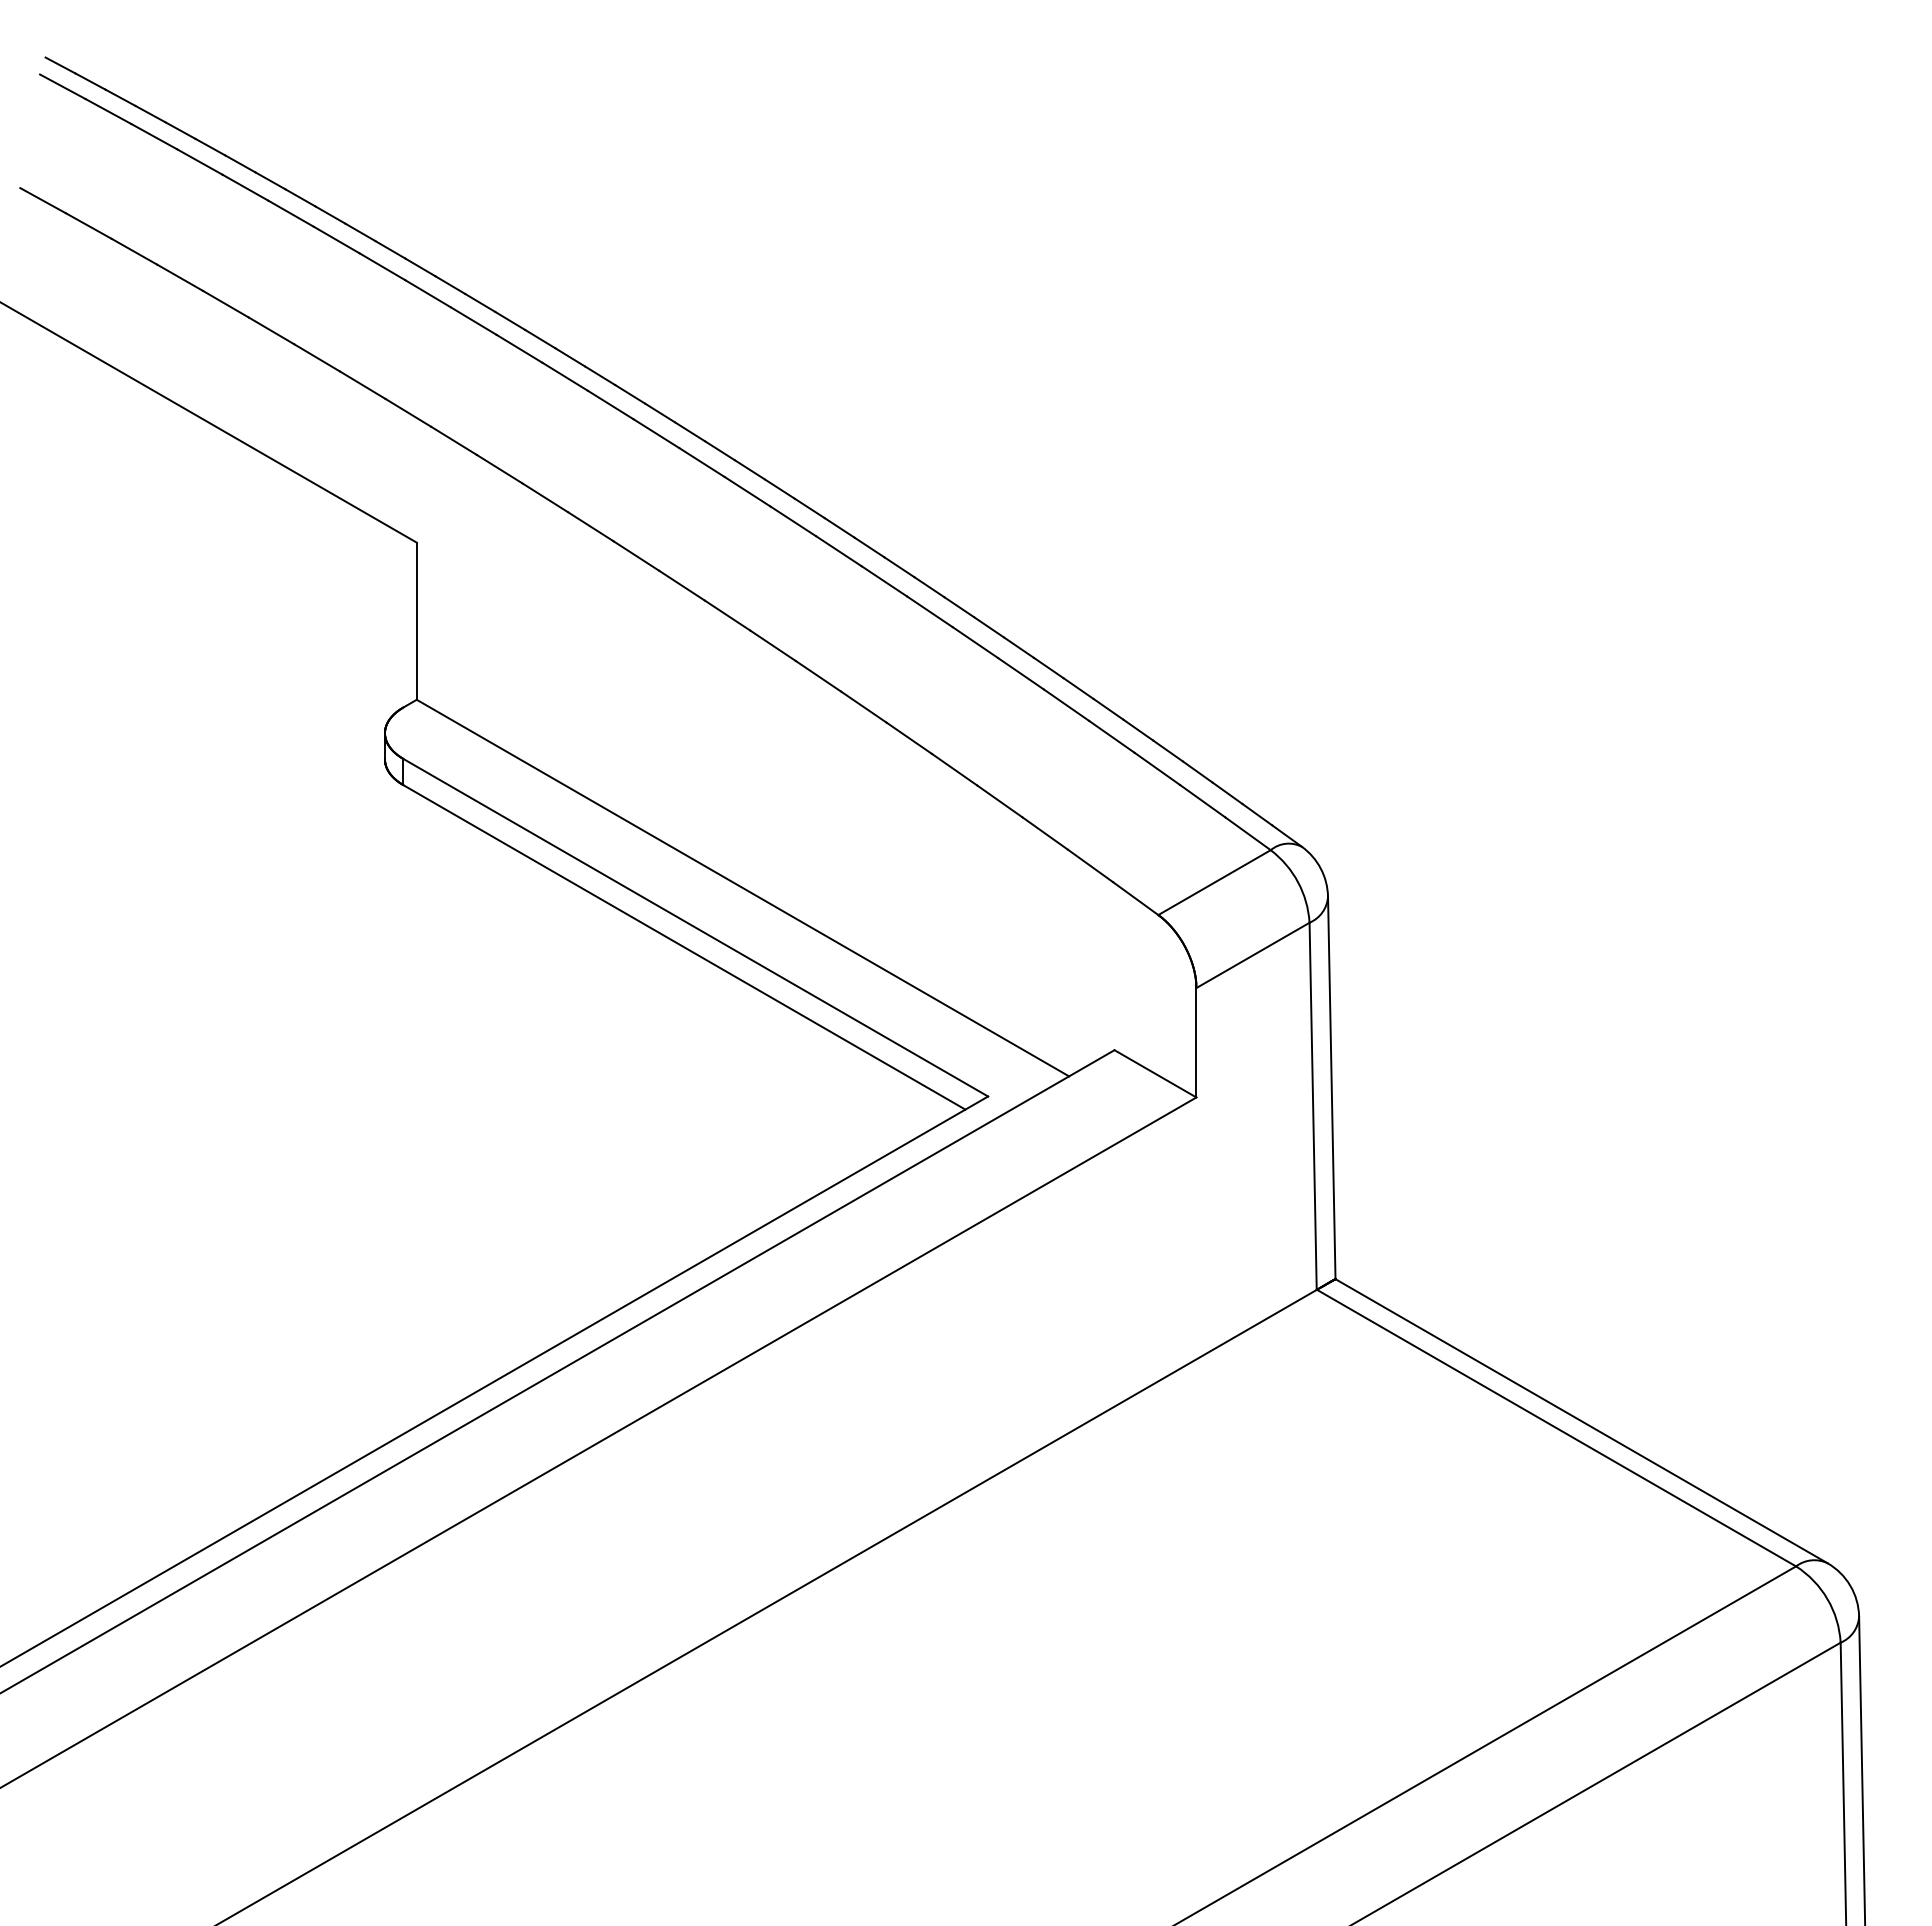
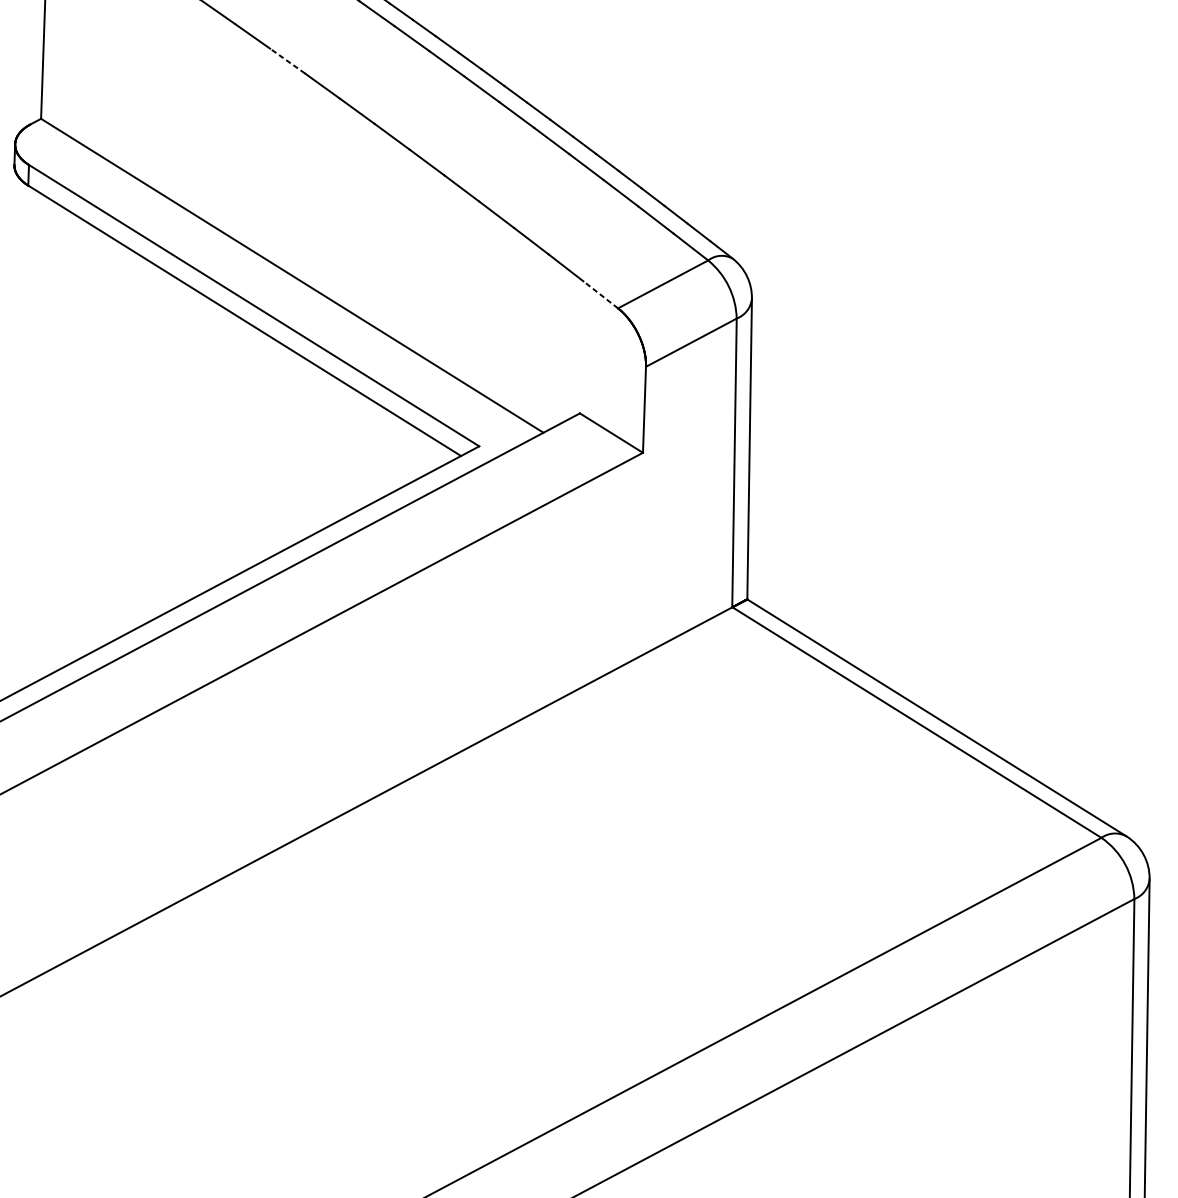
line: (727, 615) -> (287, 61), solid -> dashed
line: (1135, 898) -> (600, 294), solid -> dashed

